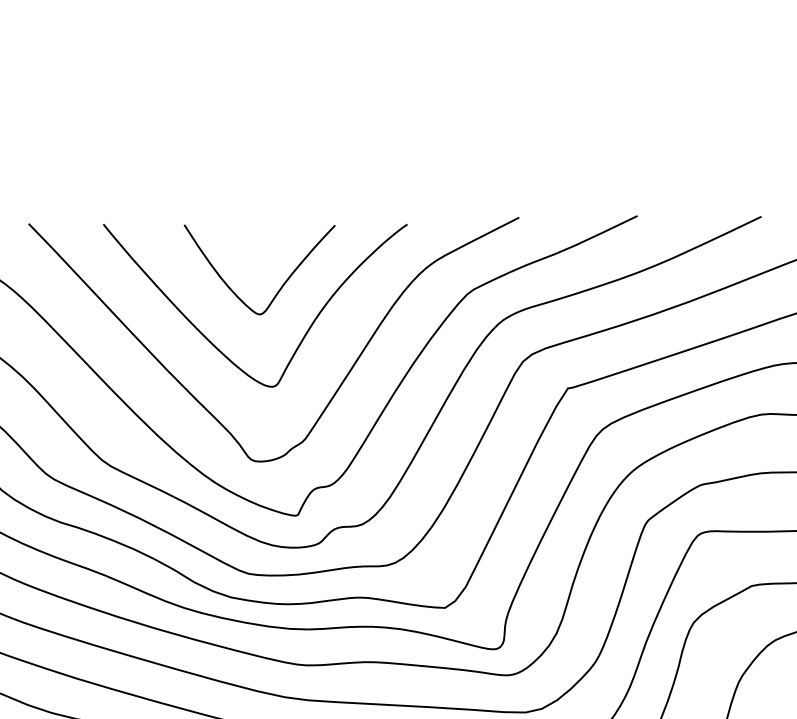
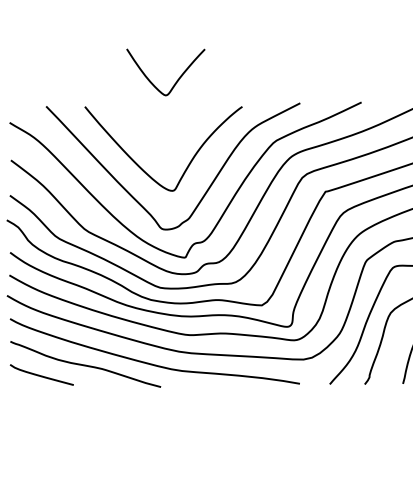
curve: (280, 285) -> (176, 80), moved

